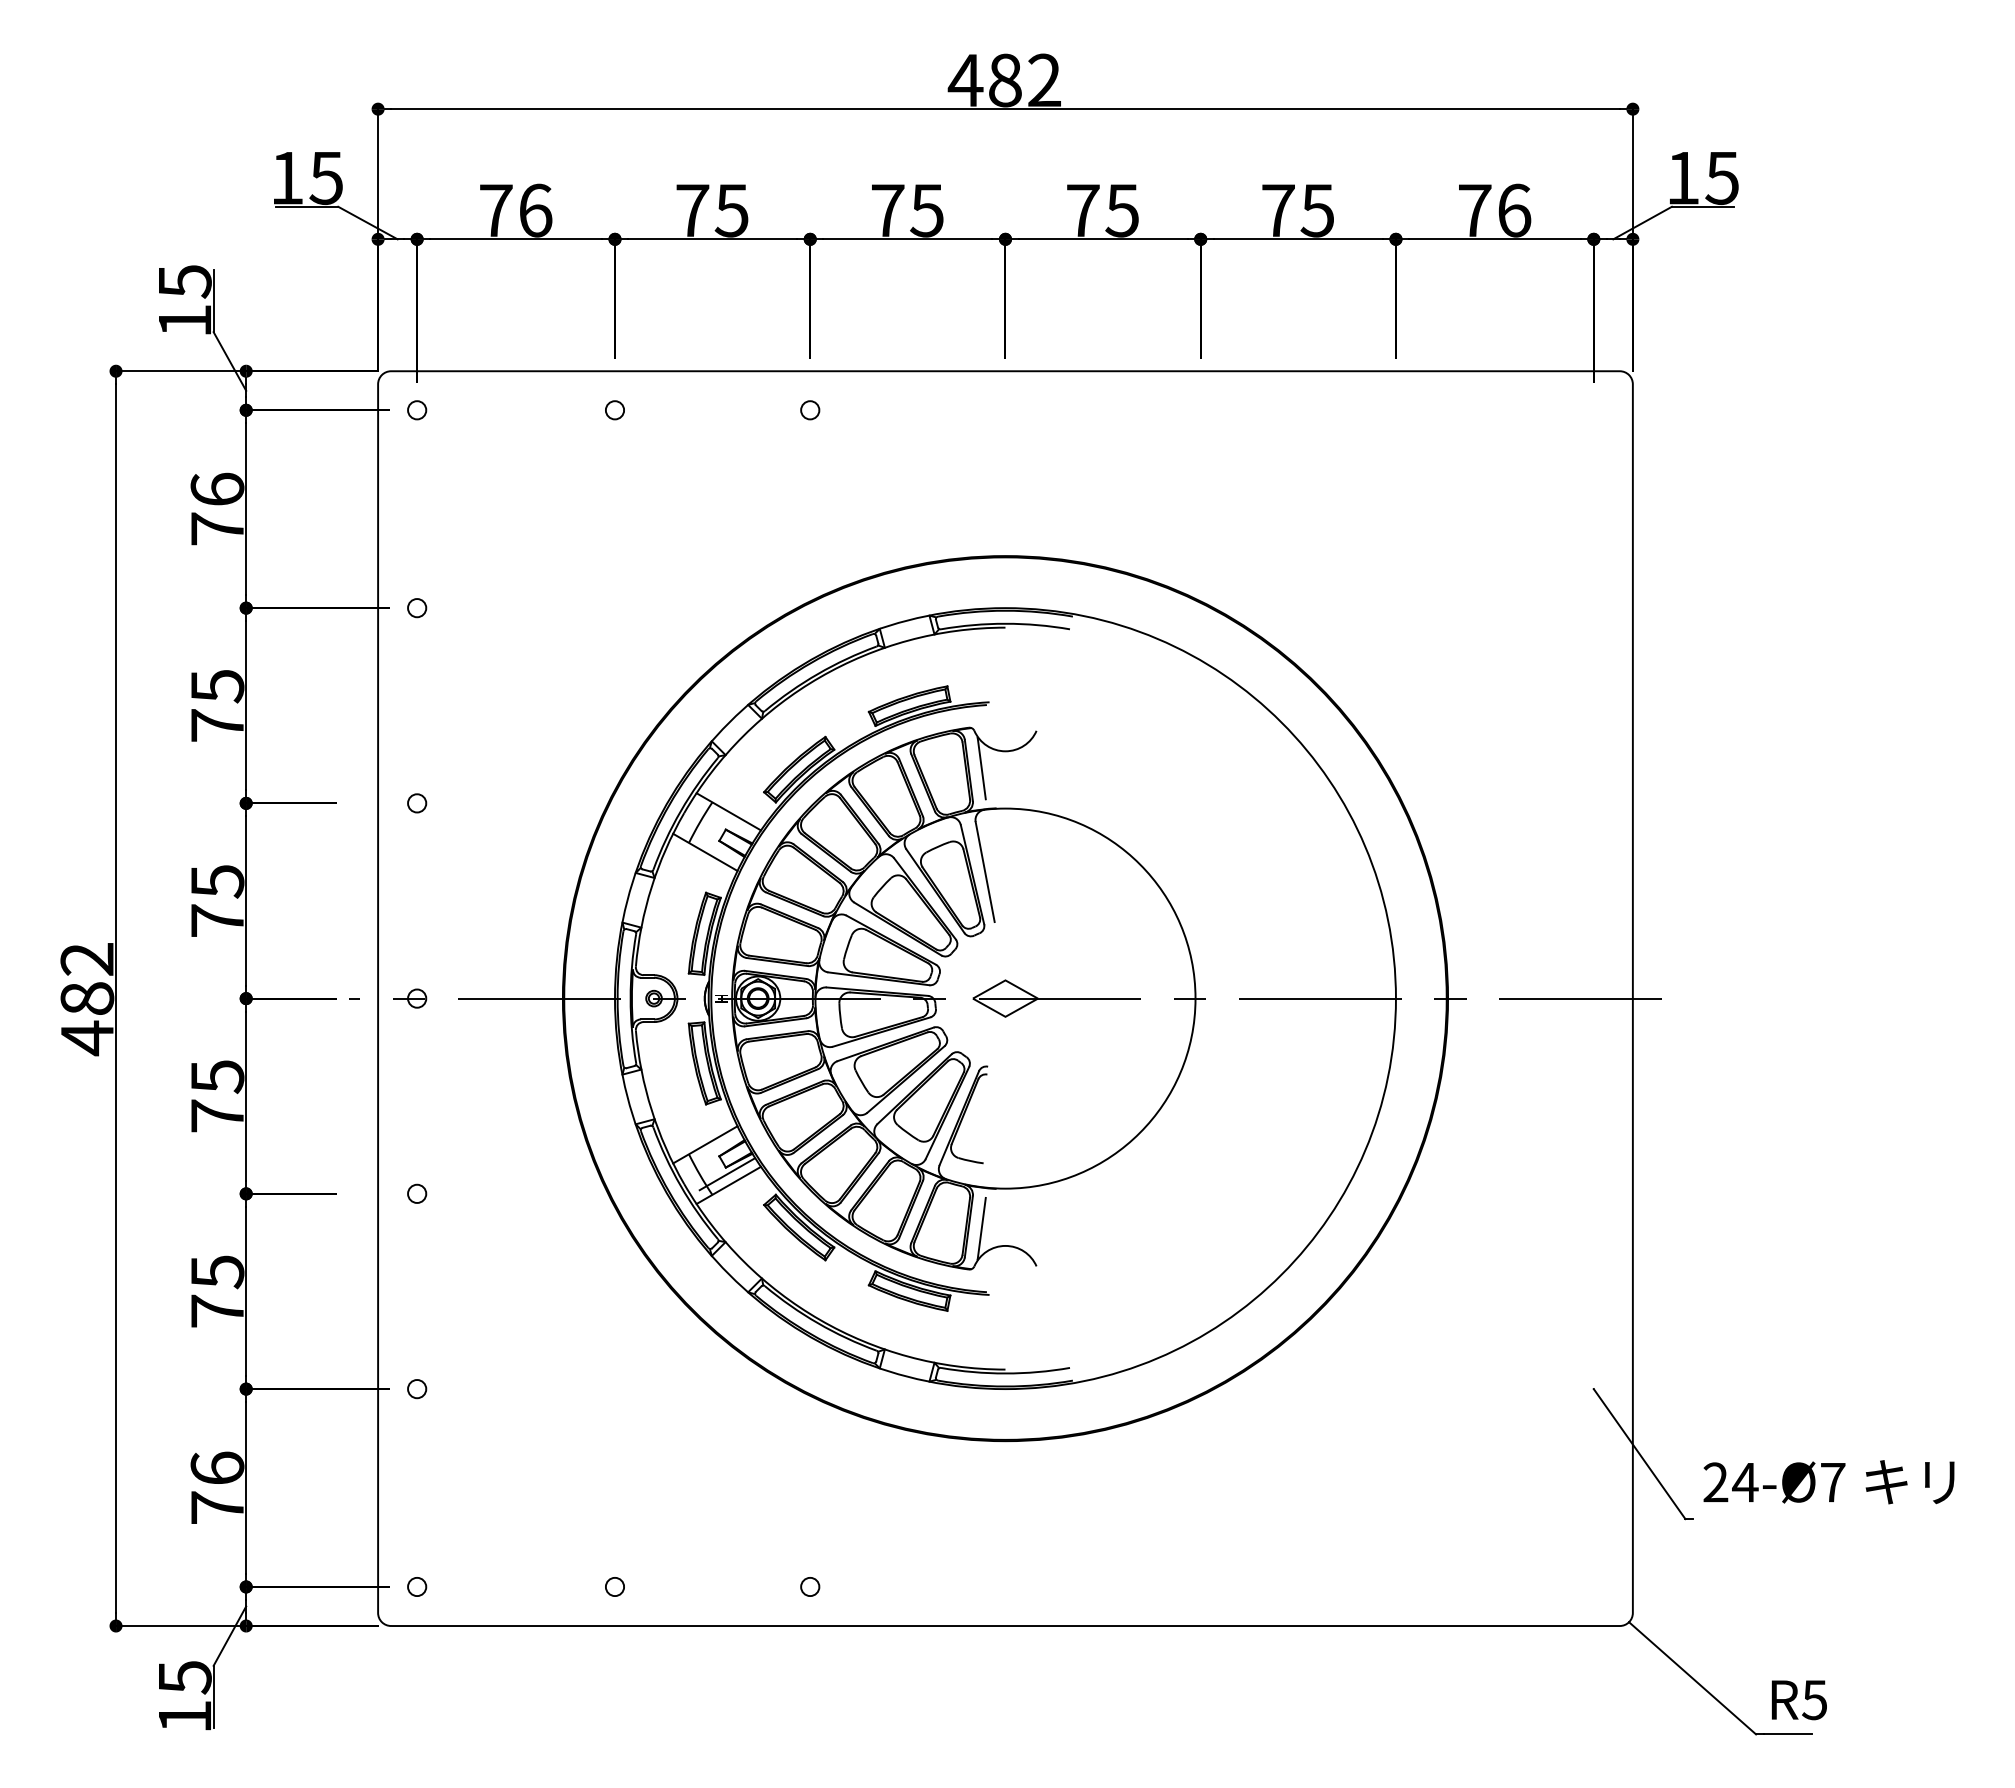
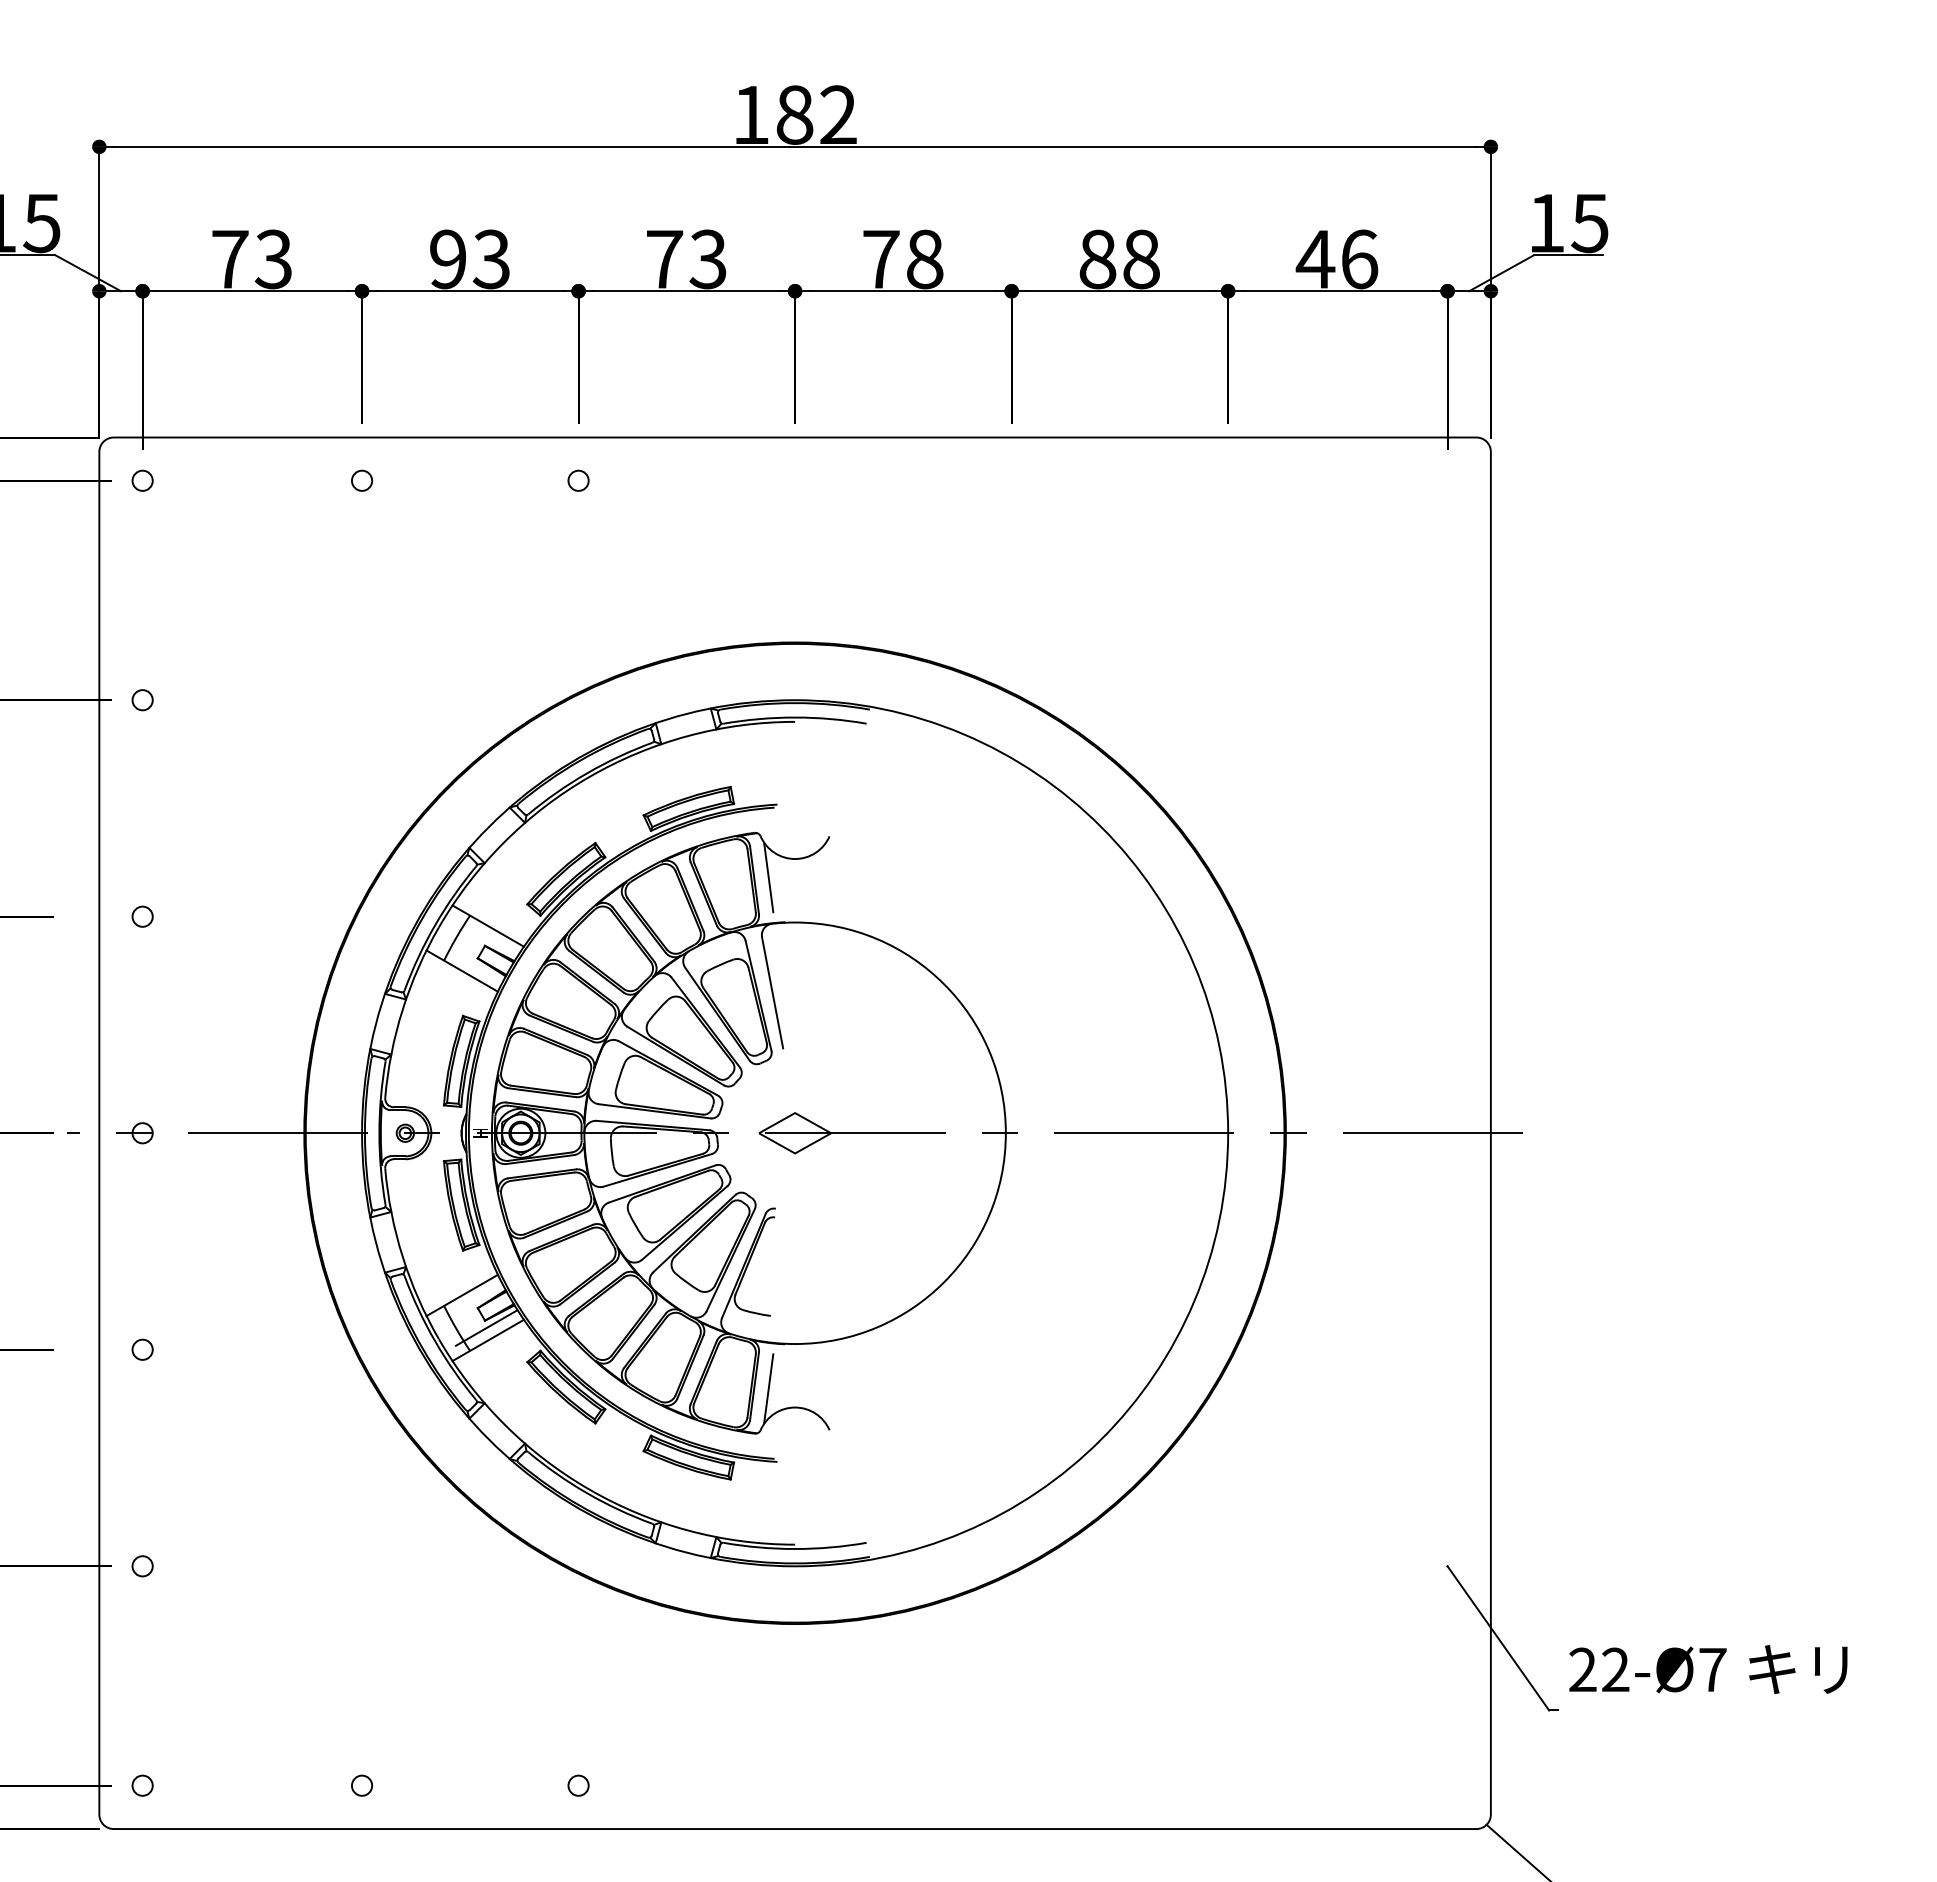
text: (965, 80) -> (750, 115), 482 -> 182
text: (535, 210) -> (273, 259), 76 -> 73
text: (712, 210) -> (470, 259), 75 -> 93
text: (926, 210) -> (707, 259), 75 -> 73
text: (1122, 210) -> (924, 259), 75 -> 78
text: (1298, 210) -> (1120, 259), 75 -> 88
text: (1474, 210) -> (1315, 259), 76 -> 46
text: (1745, 1482) -> (1615, 1669), 24-Ø7 -> 22-Ø7

